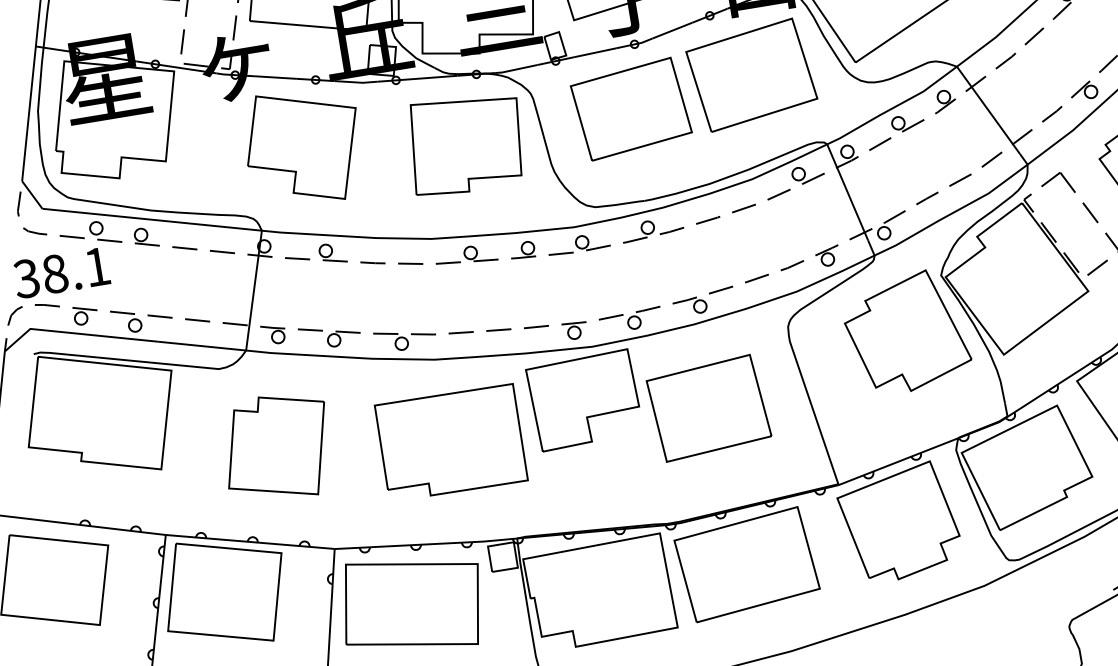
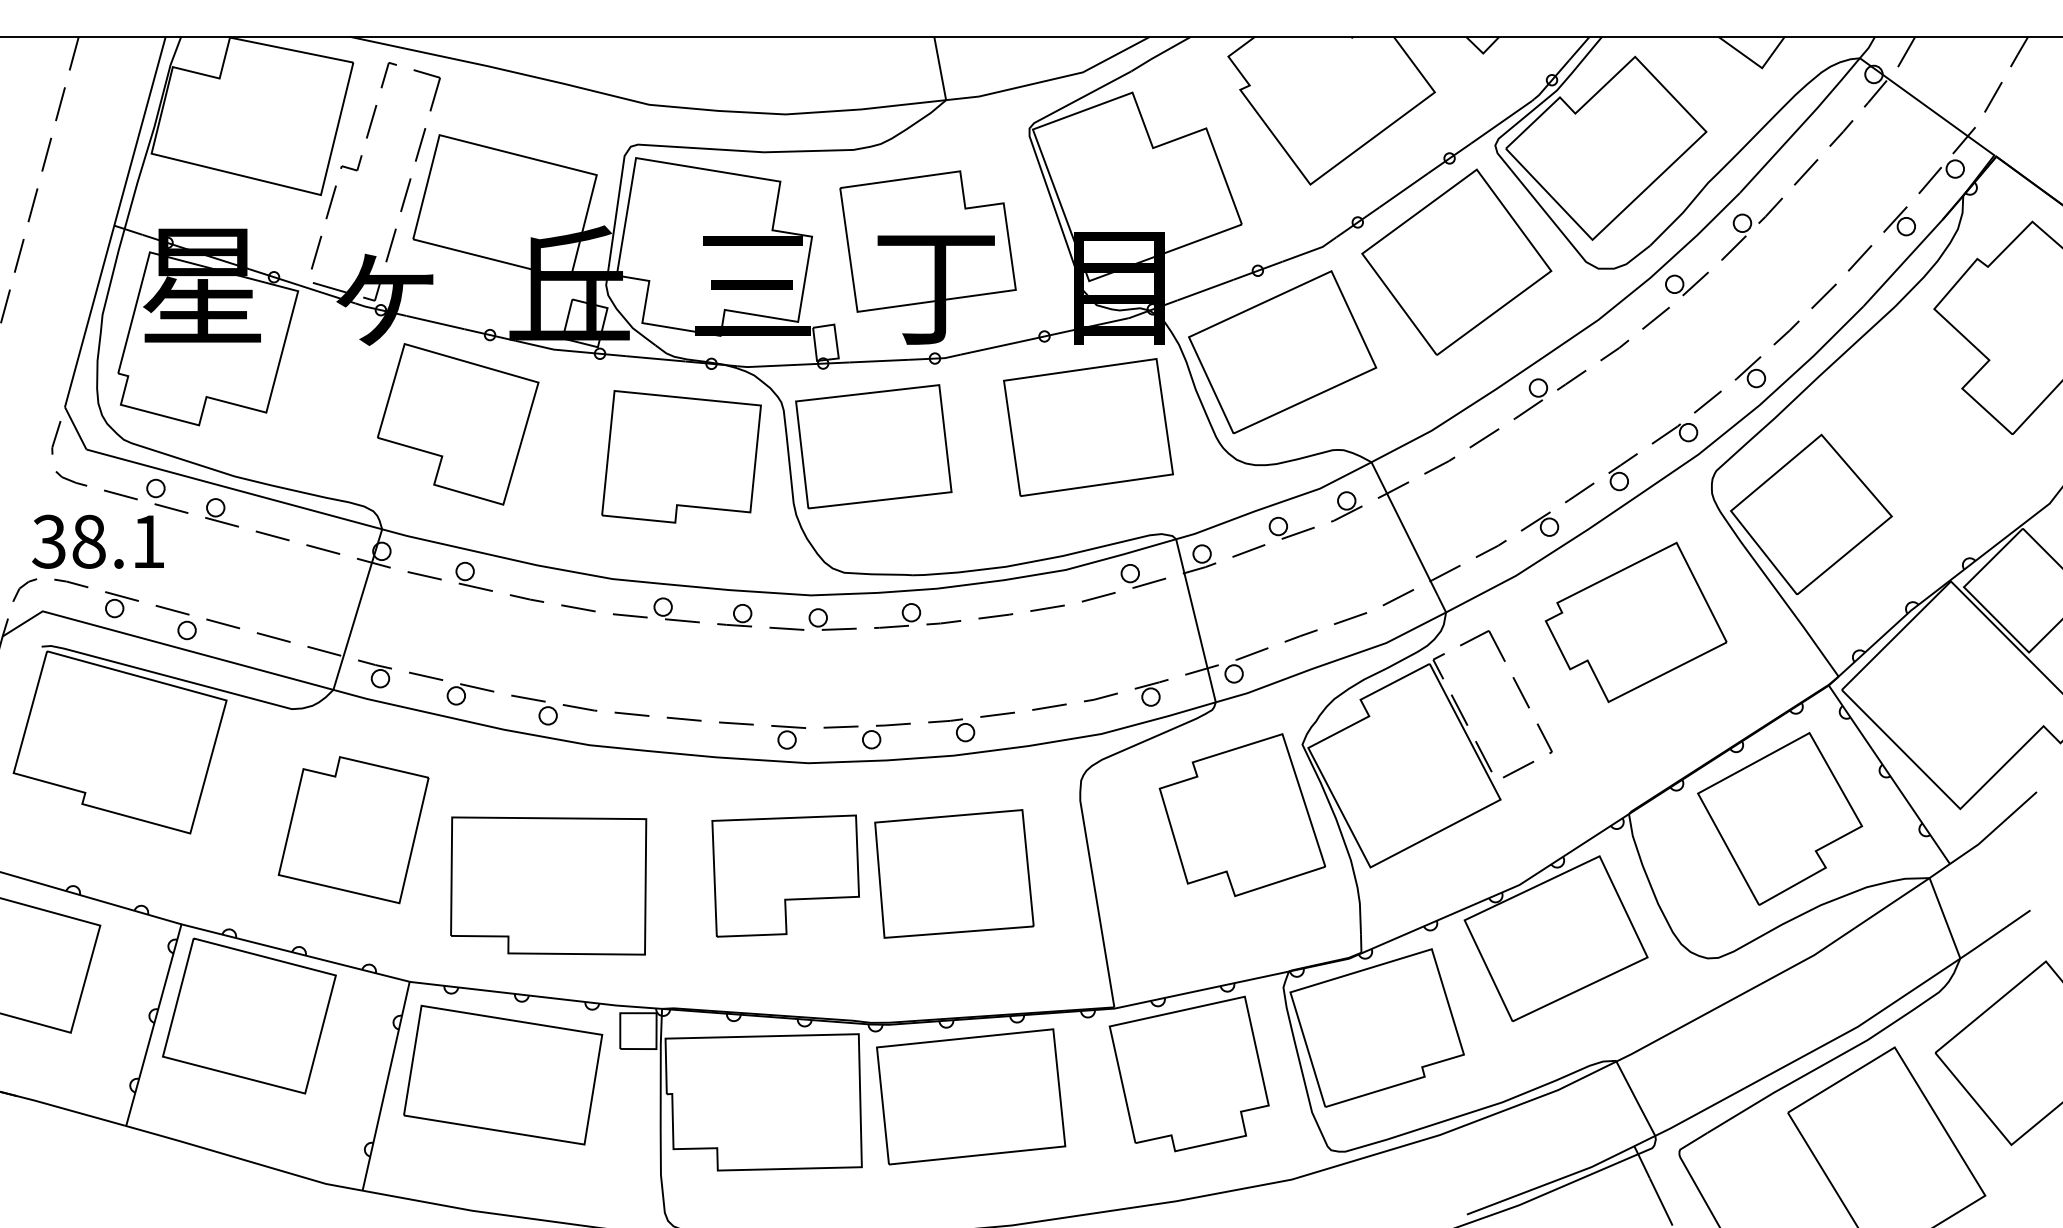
part: (631, 109) -> (873, 446), moved
part: (584, 400) -> (785, 875), moved
part: (451, 442) -> (548, 885), moved

